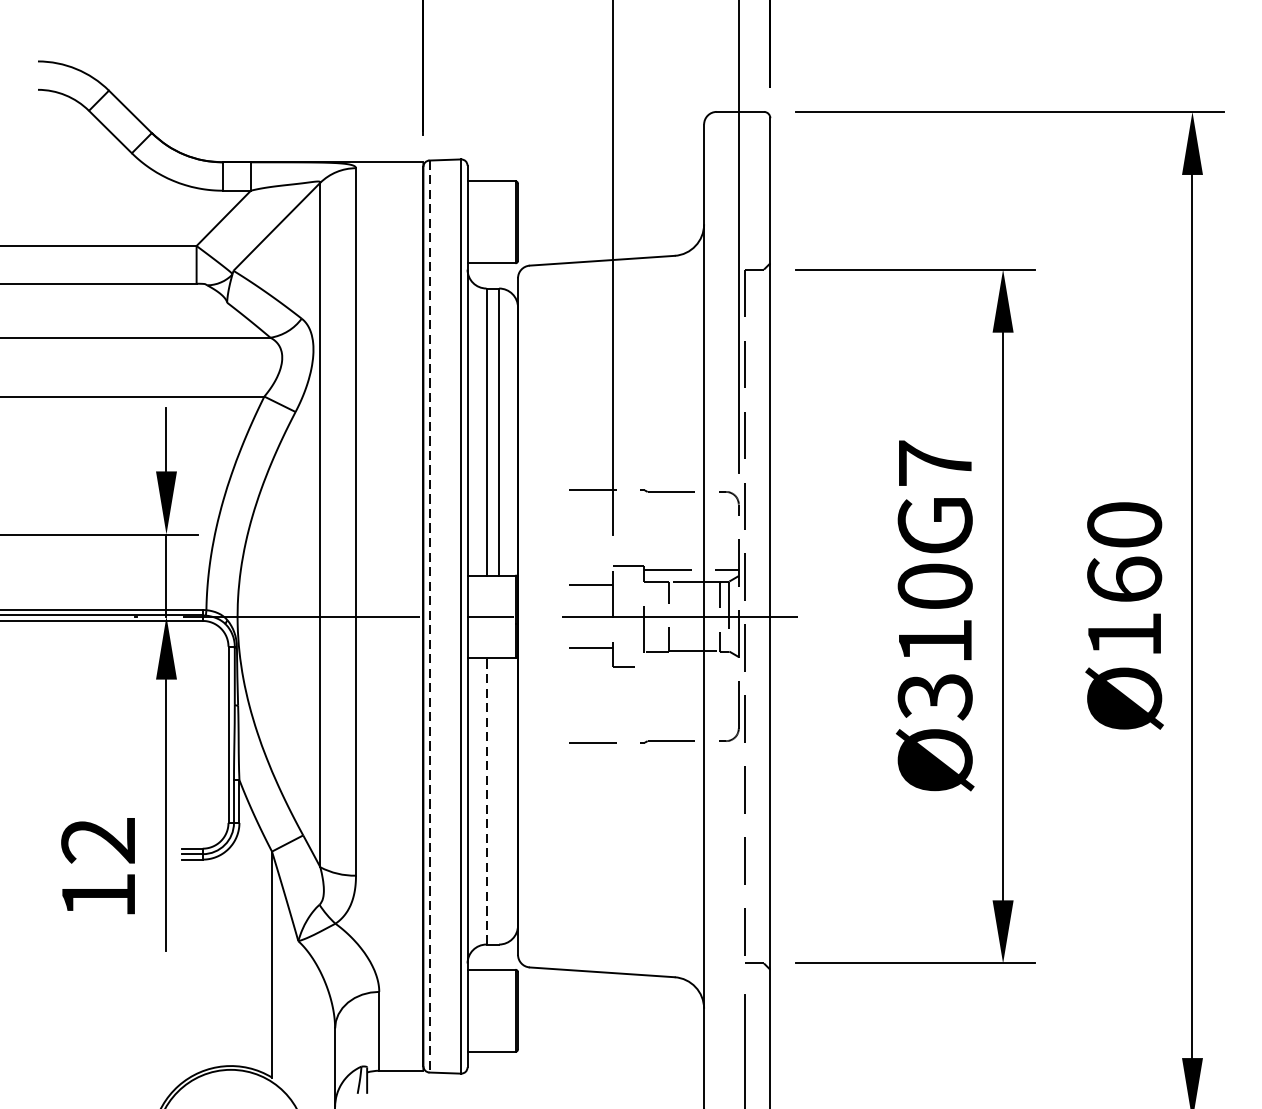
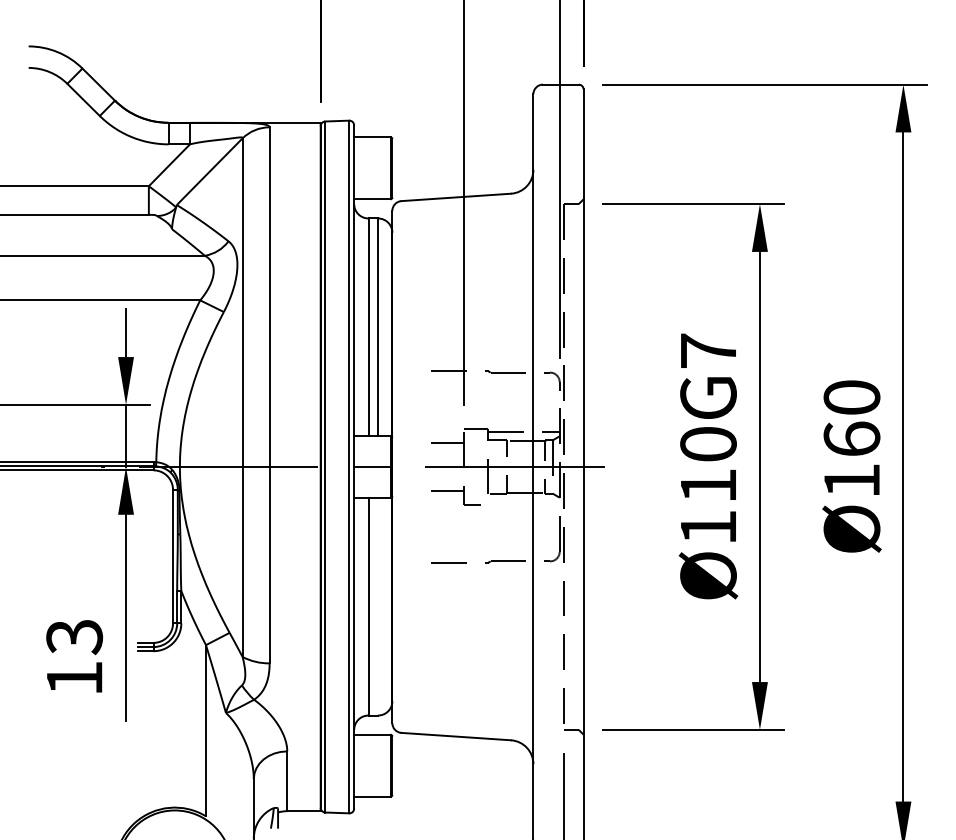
line: (429, 617) -> (325, 467), dashed -> solid
text: (935, 696) -> (708, 527), Ø310G7 -> Ø110G7
line: (486, 800) -> (368, 606), dashed -> solid
text: (98, 841) -> (74, 637), 12 -> 13

